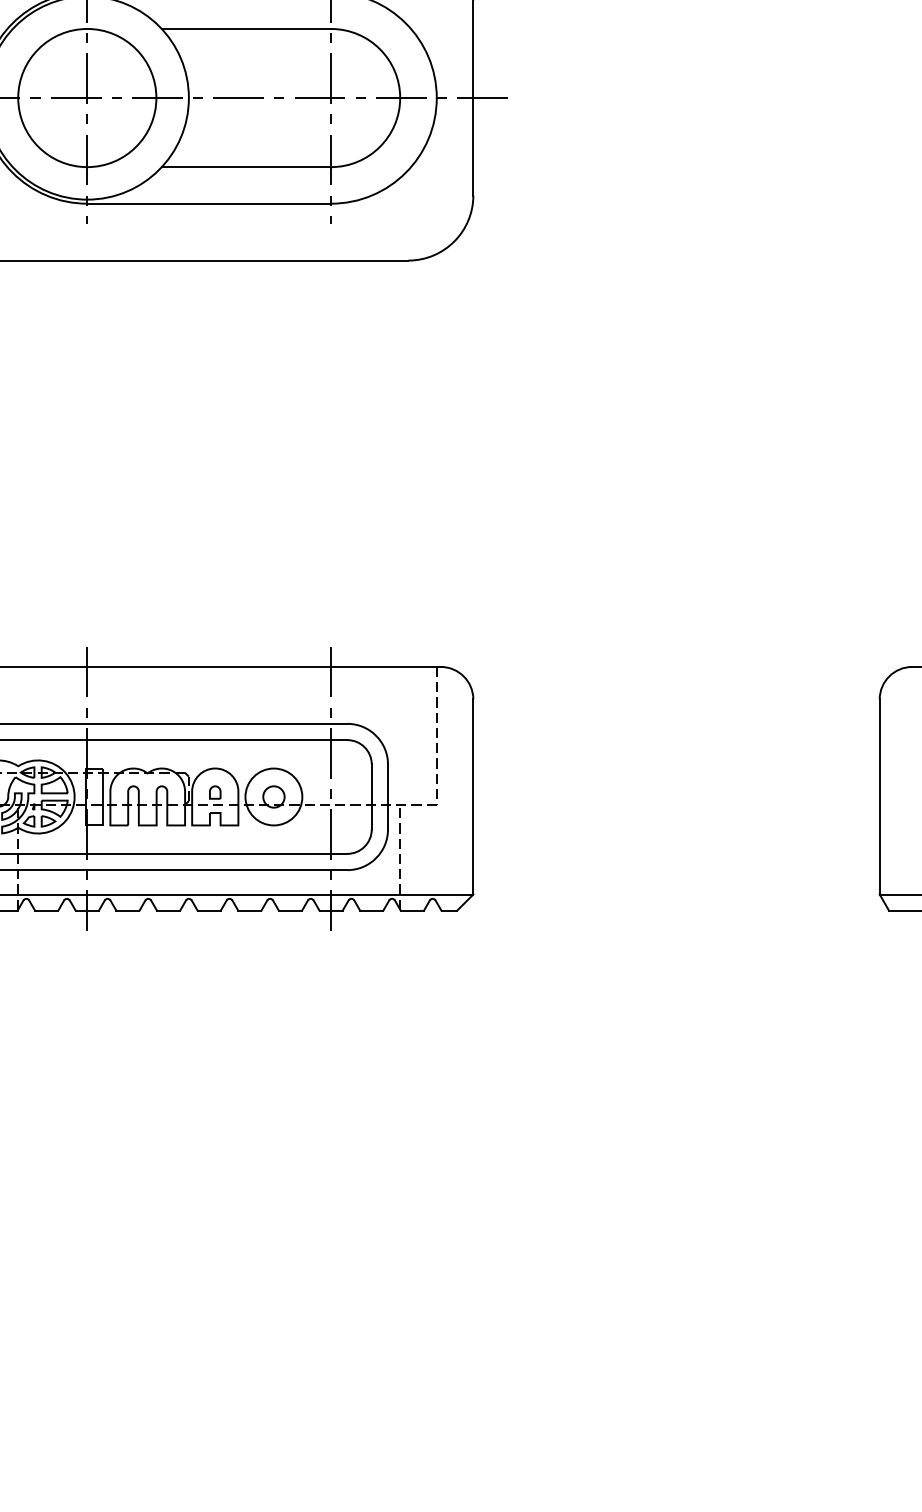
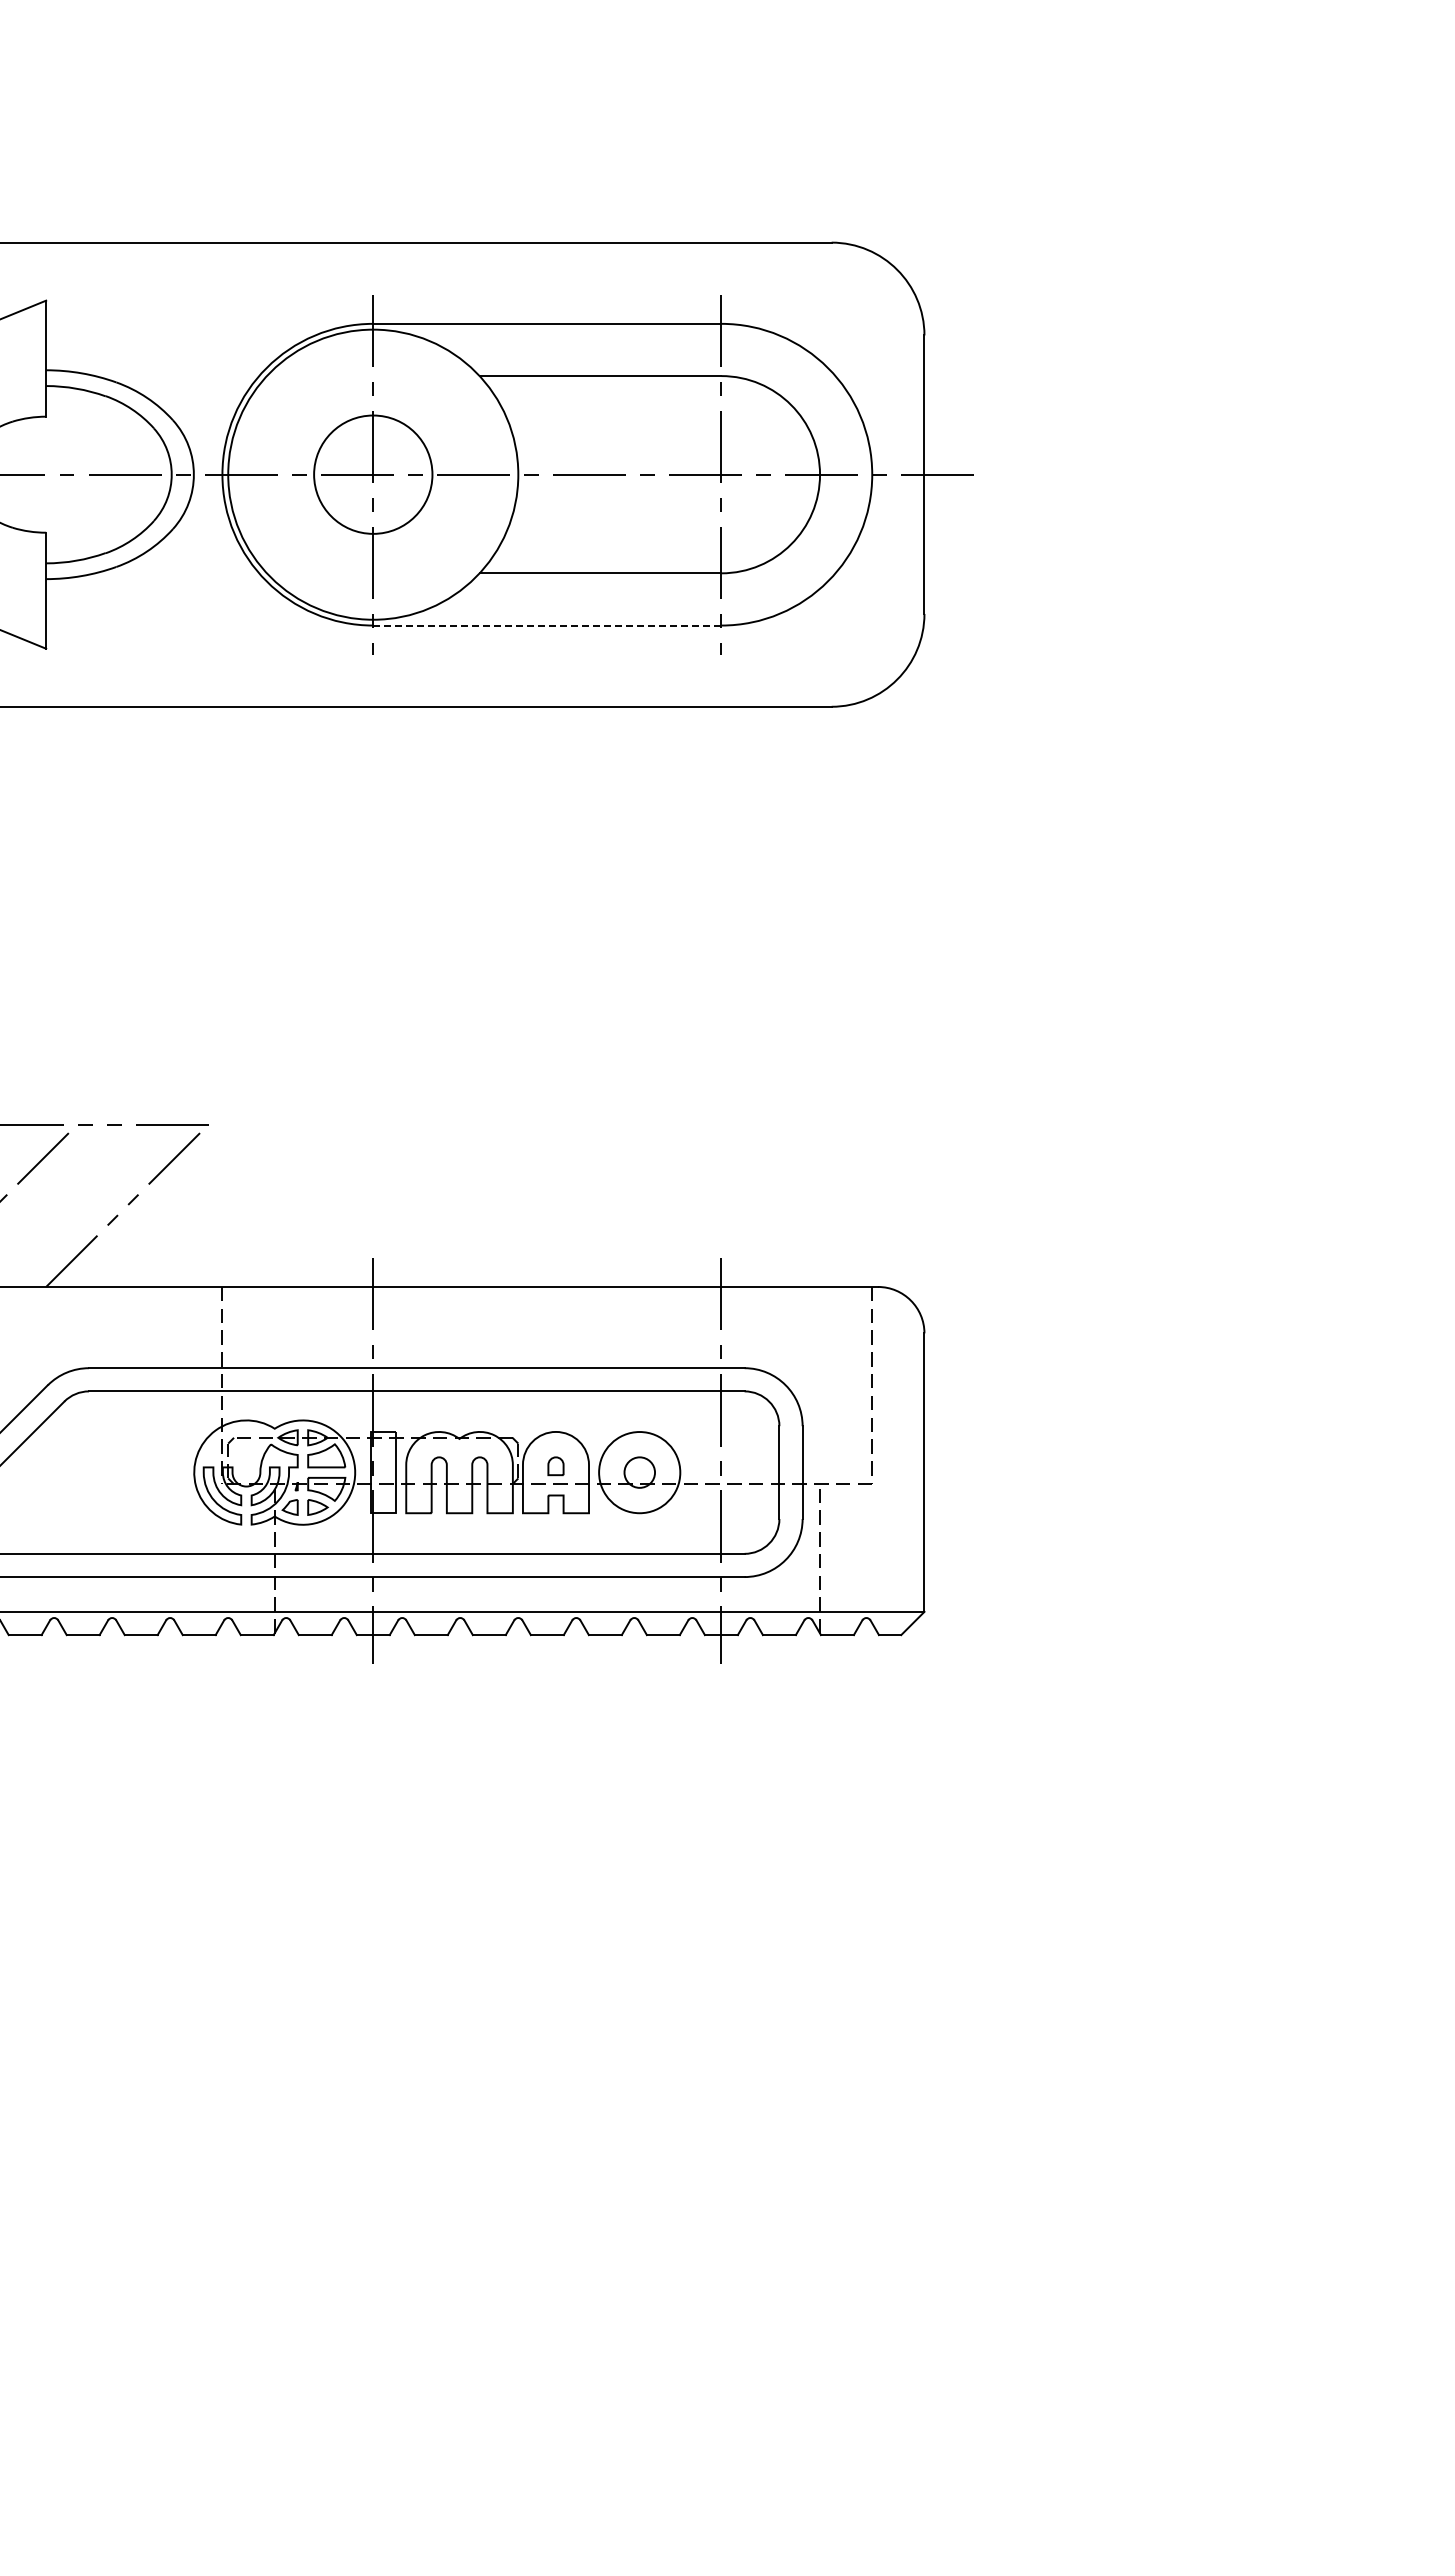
circle: (86, 97) -> (372, 474), size x0.6
line: (208, 203) -> (546, 625), solid -> dashed

